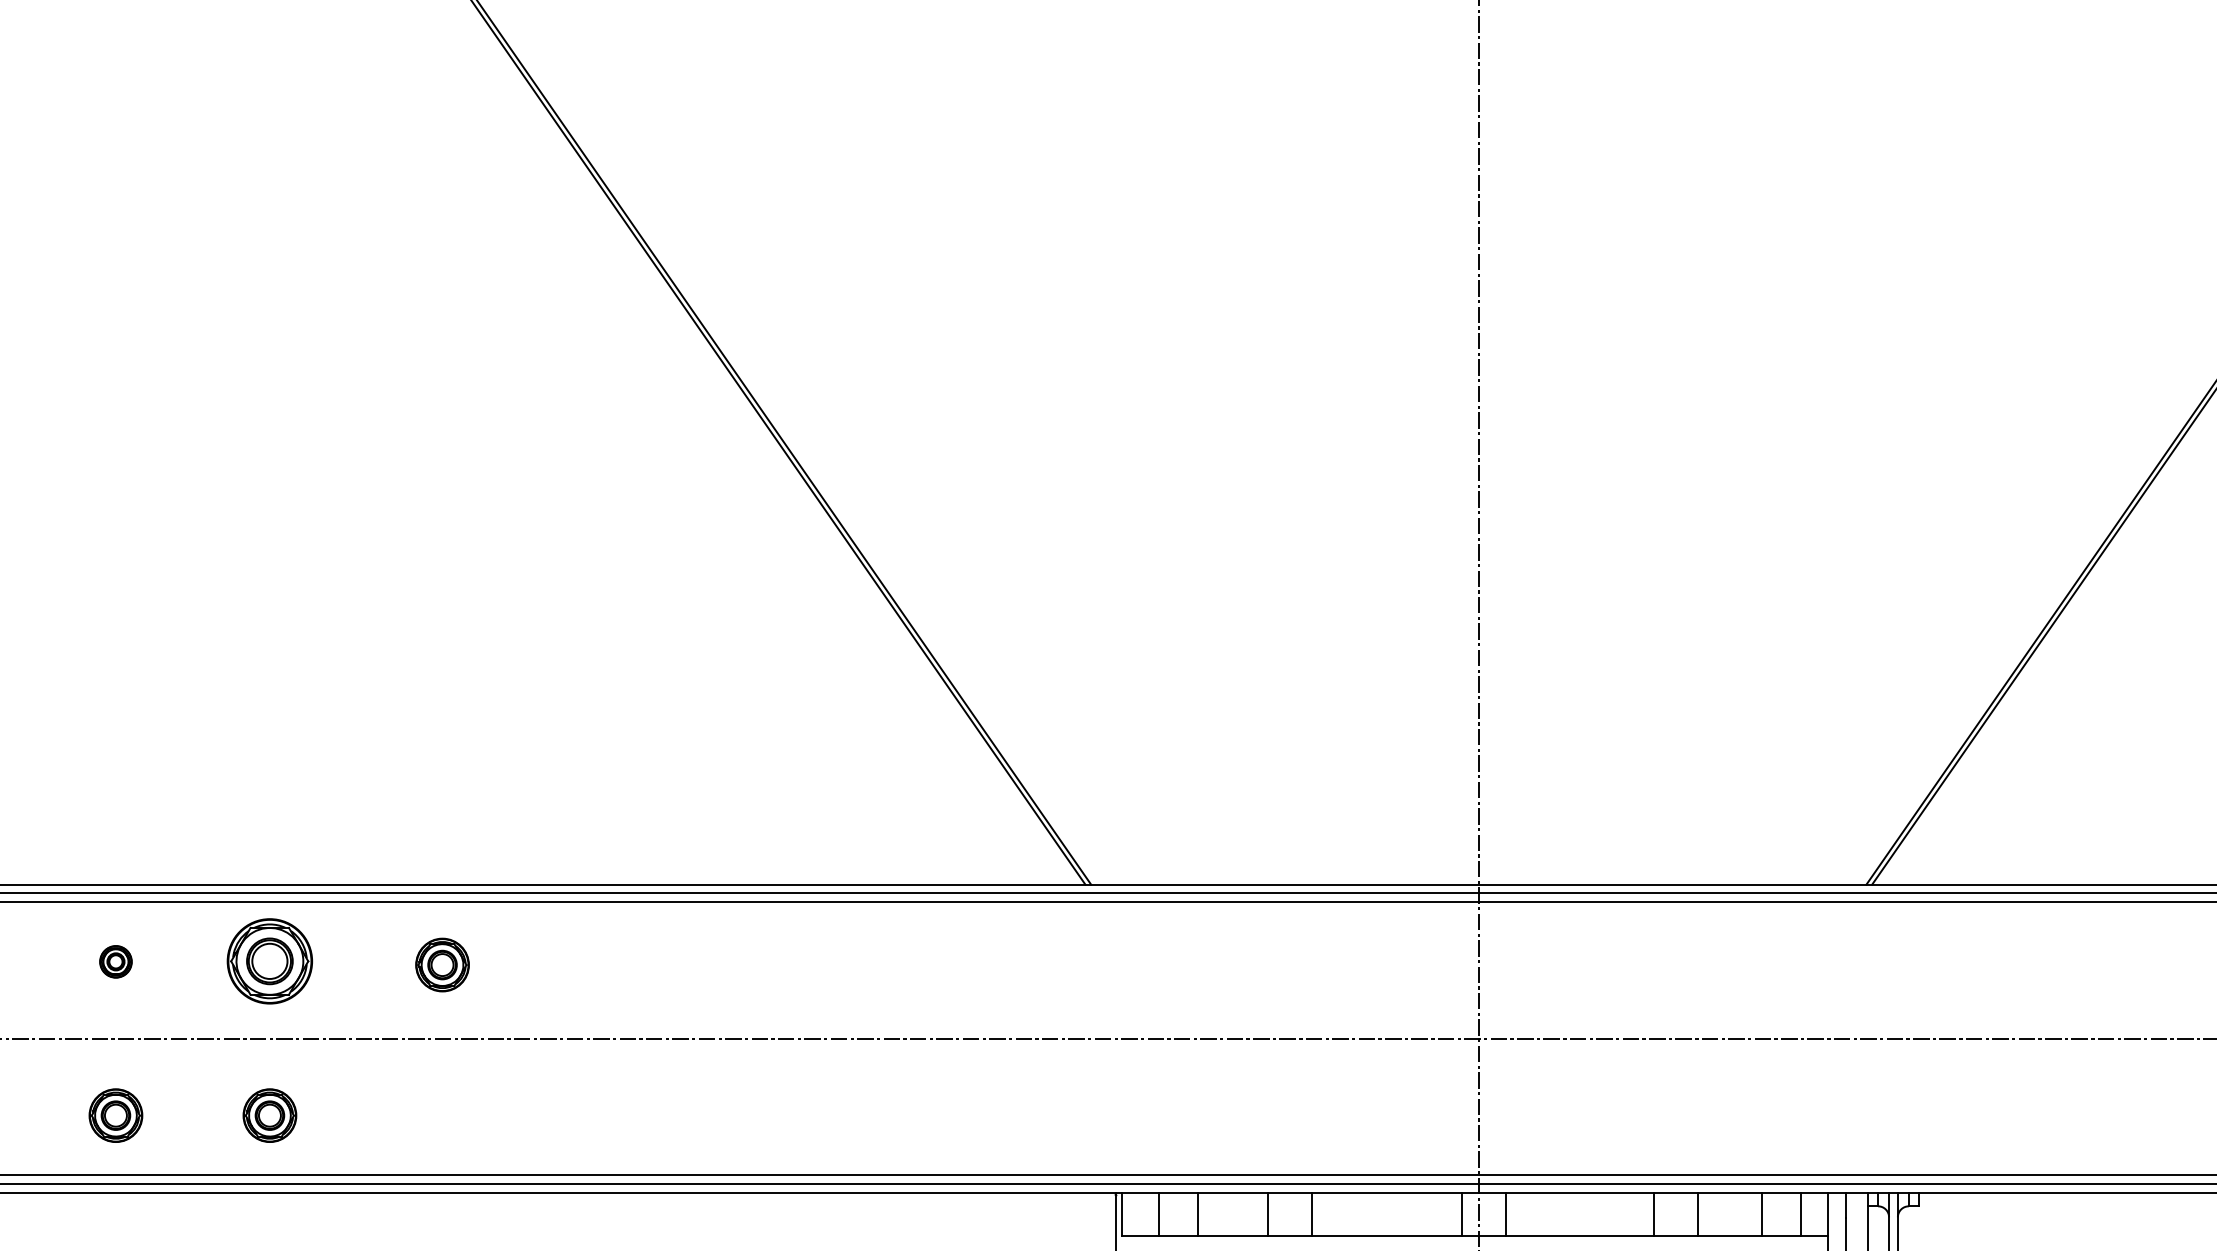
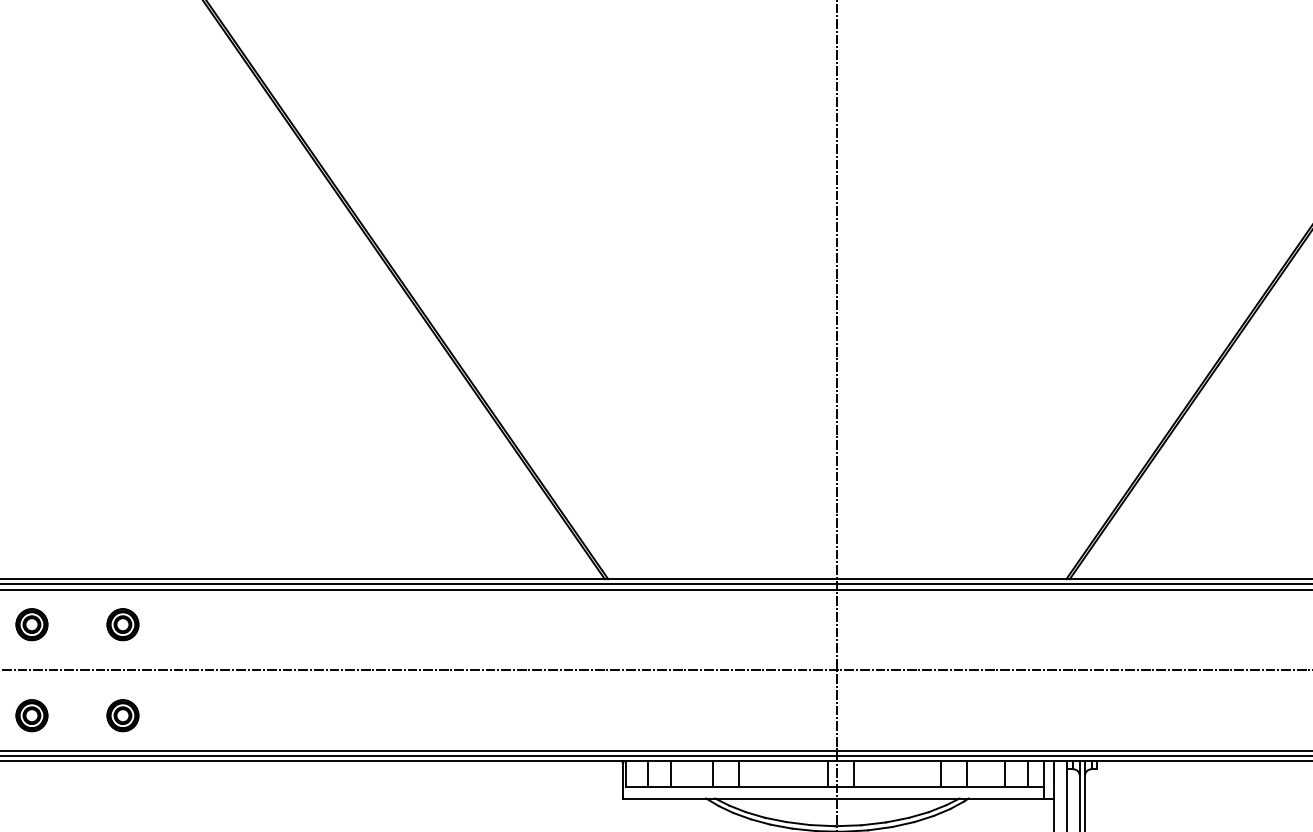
part: (115, 961) -> (31, 624), size x1.67
part: (269, 961) -> (122, 624), size x0.62
part: (441, 964) -> (224, 626), removed

